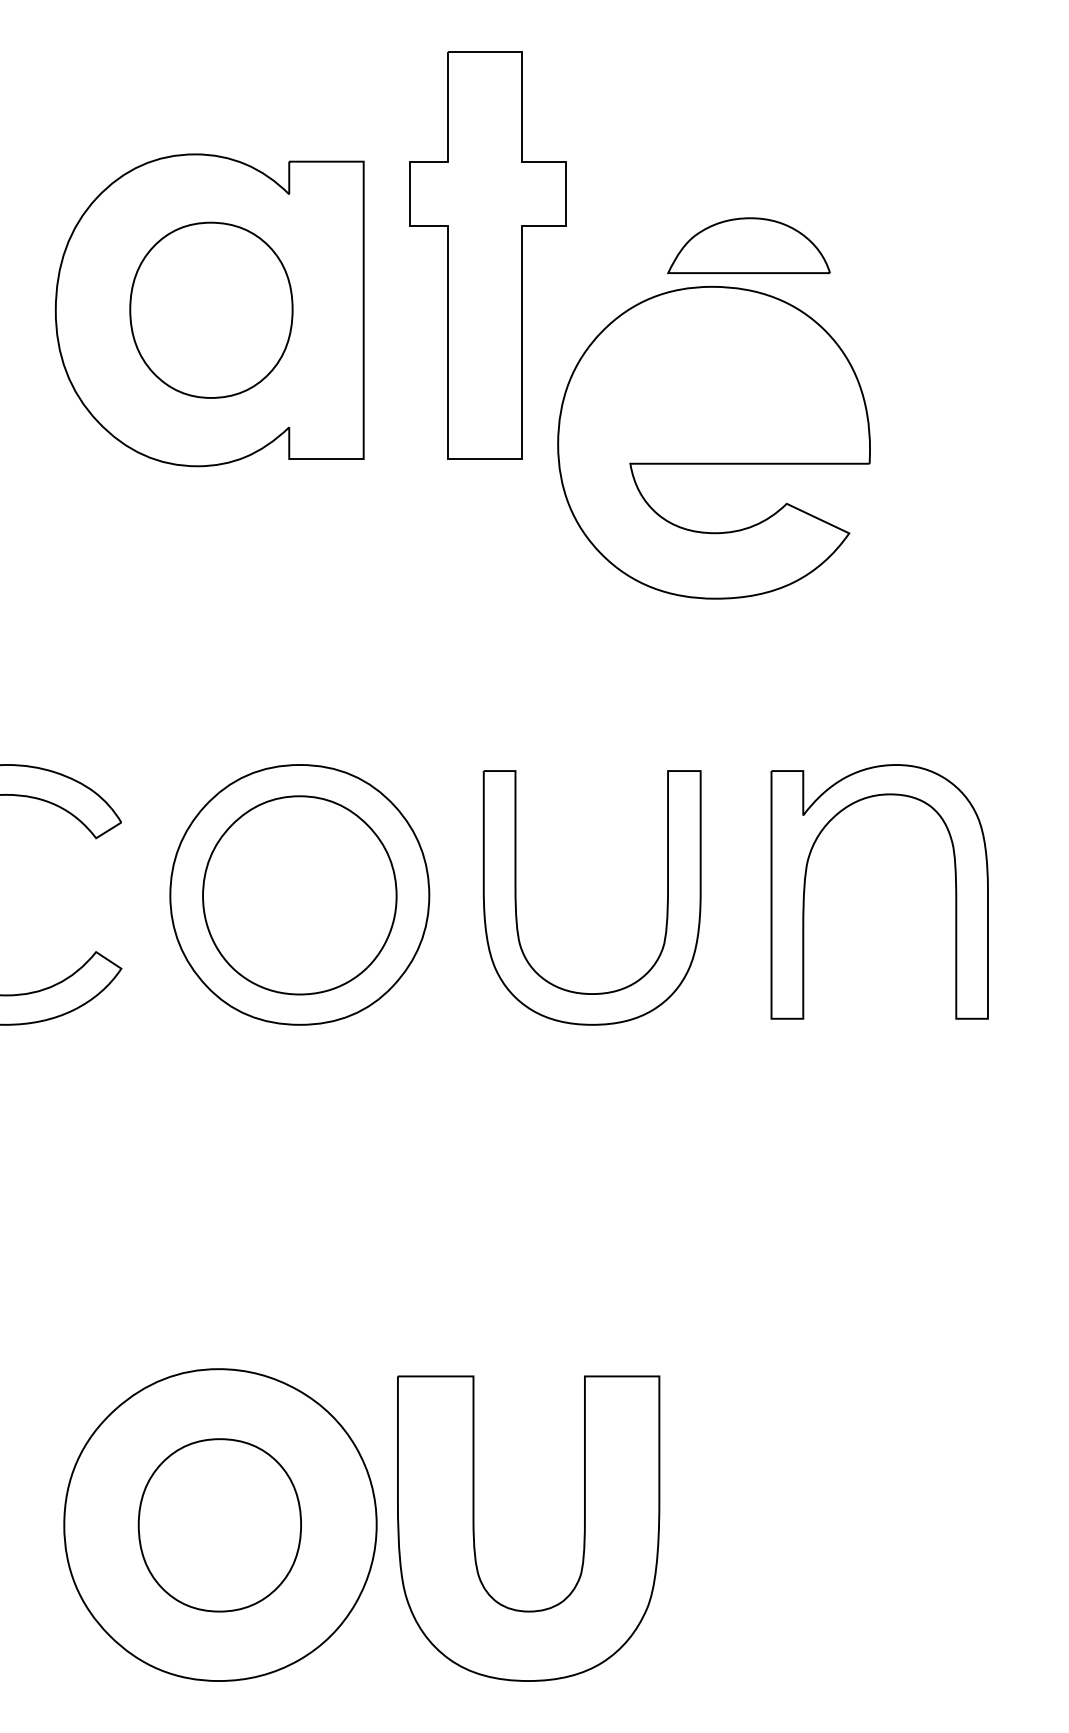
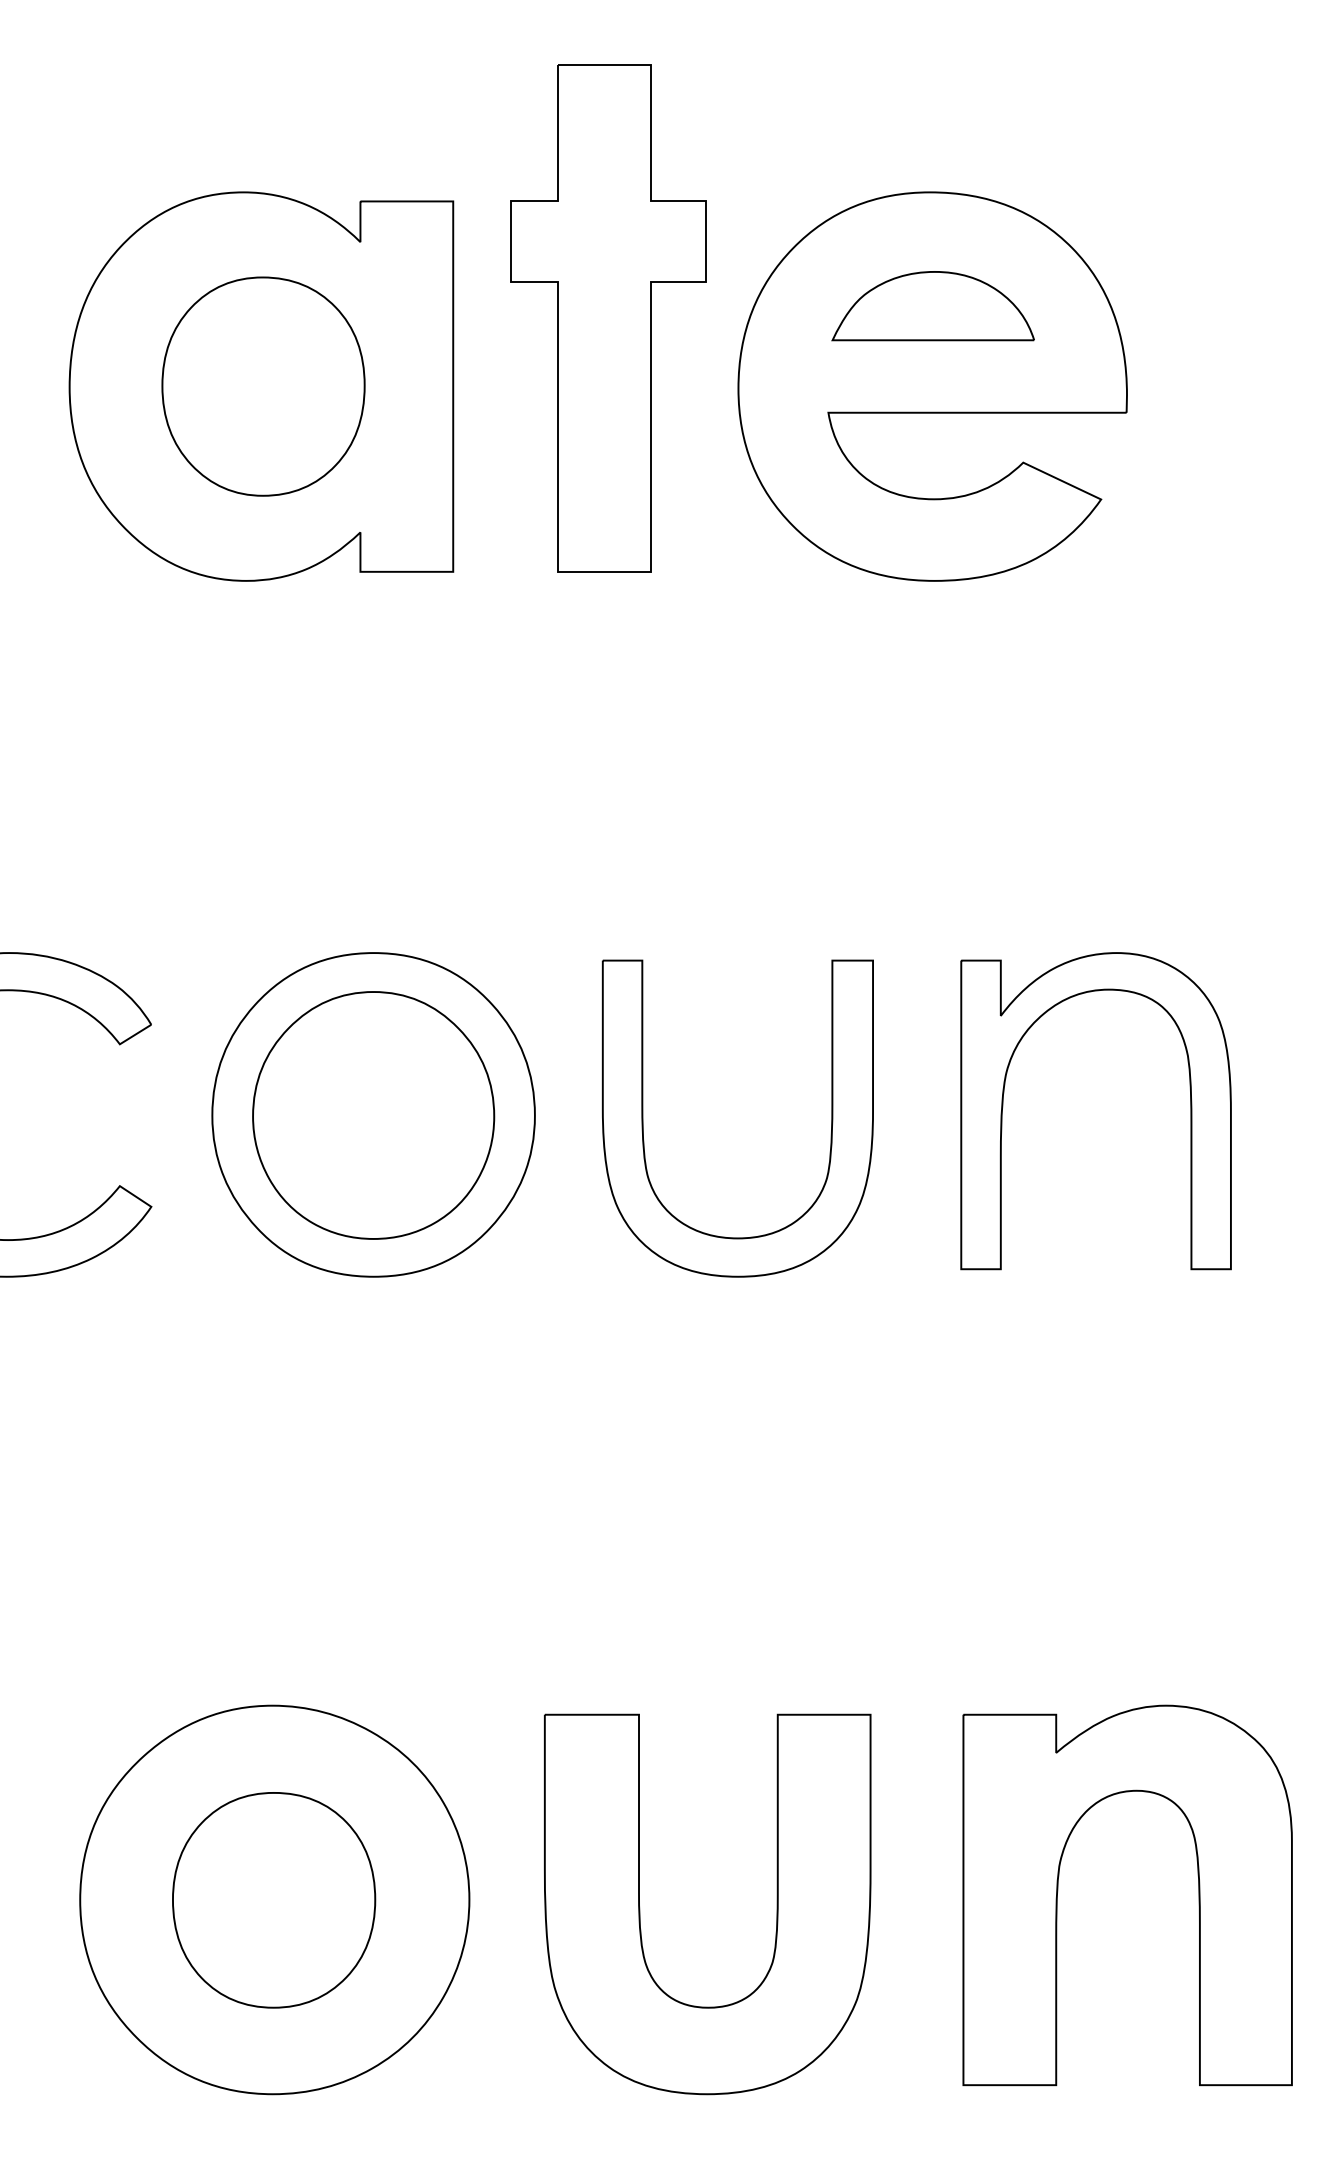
part: (713, 442) -> (932, 386), moved
part: (849, 1518) -> (1058, 1891), added
part: (474, 1531) -> (640, 1907), moved

